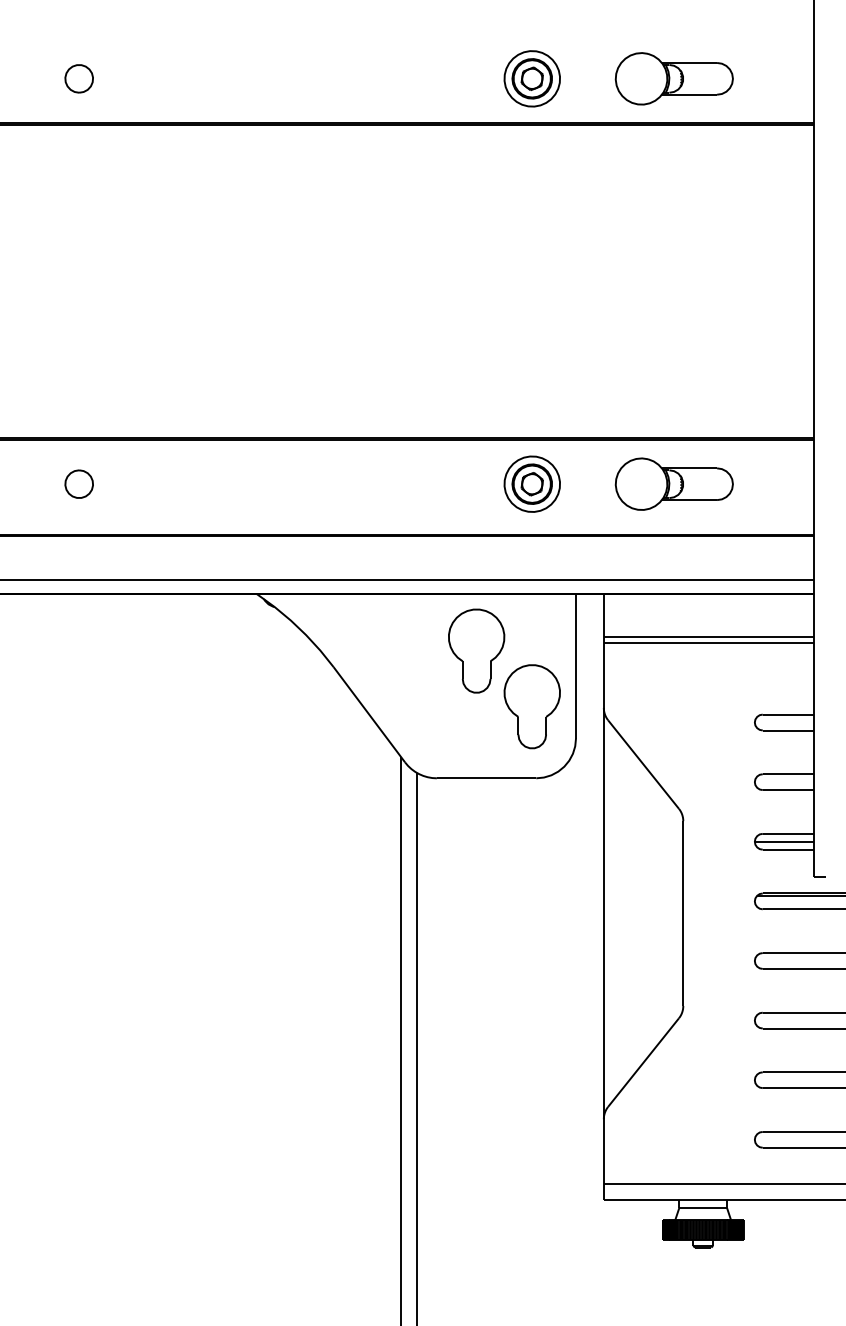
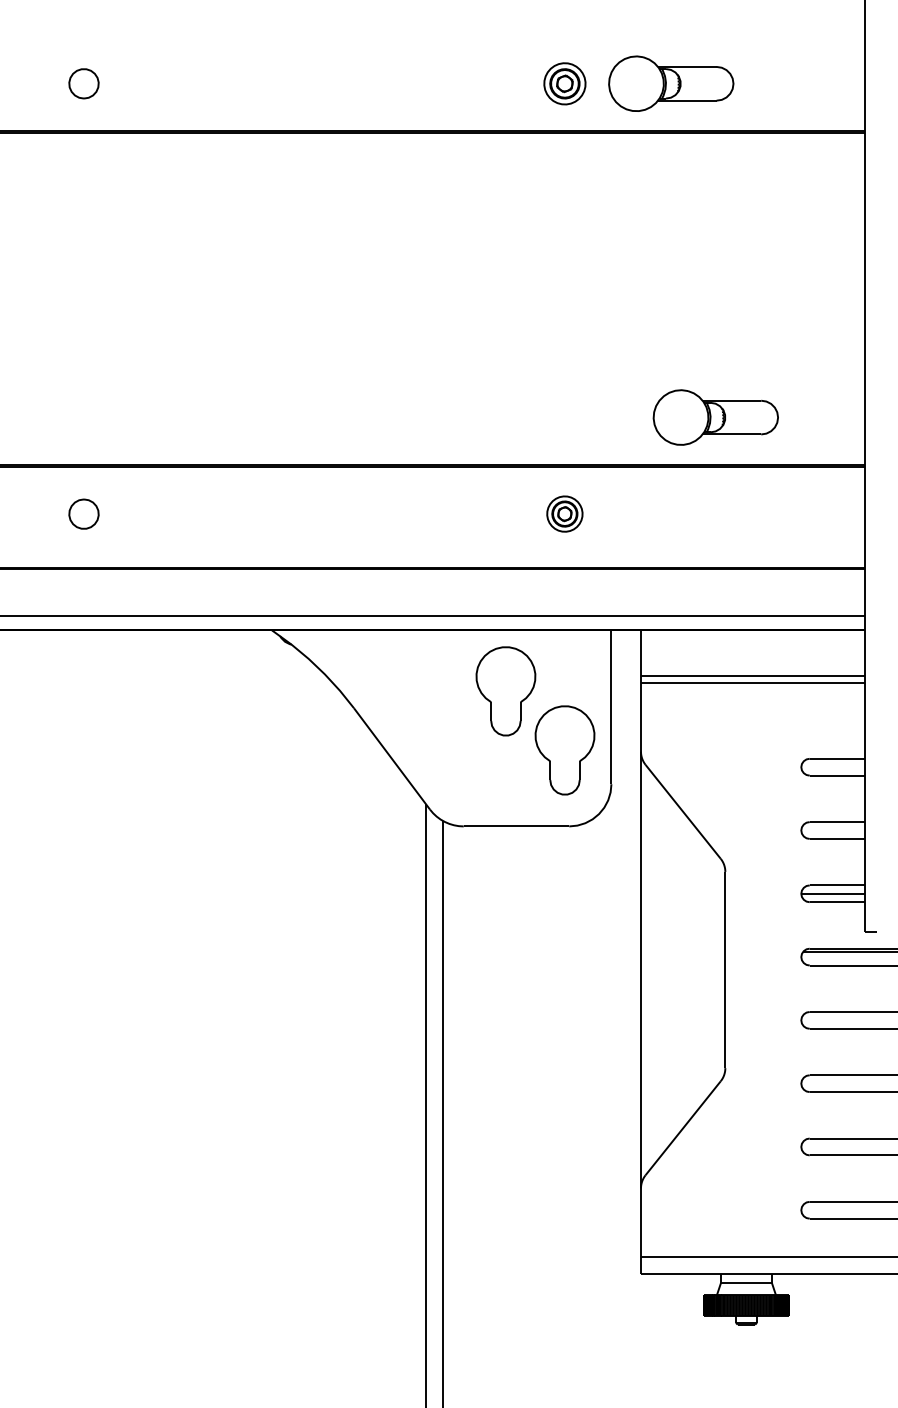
part: (531, 78) -> (564, 83), size x0.7
part: (673, 78) -> (670, 83), moved
part: (531, 483) -> (564, 513), size x0.6
part: (673, 483) -> (714, 416), moved

